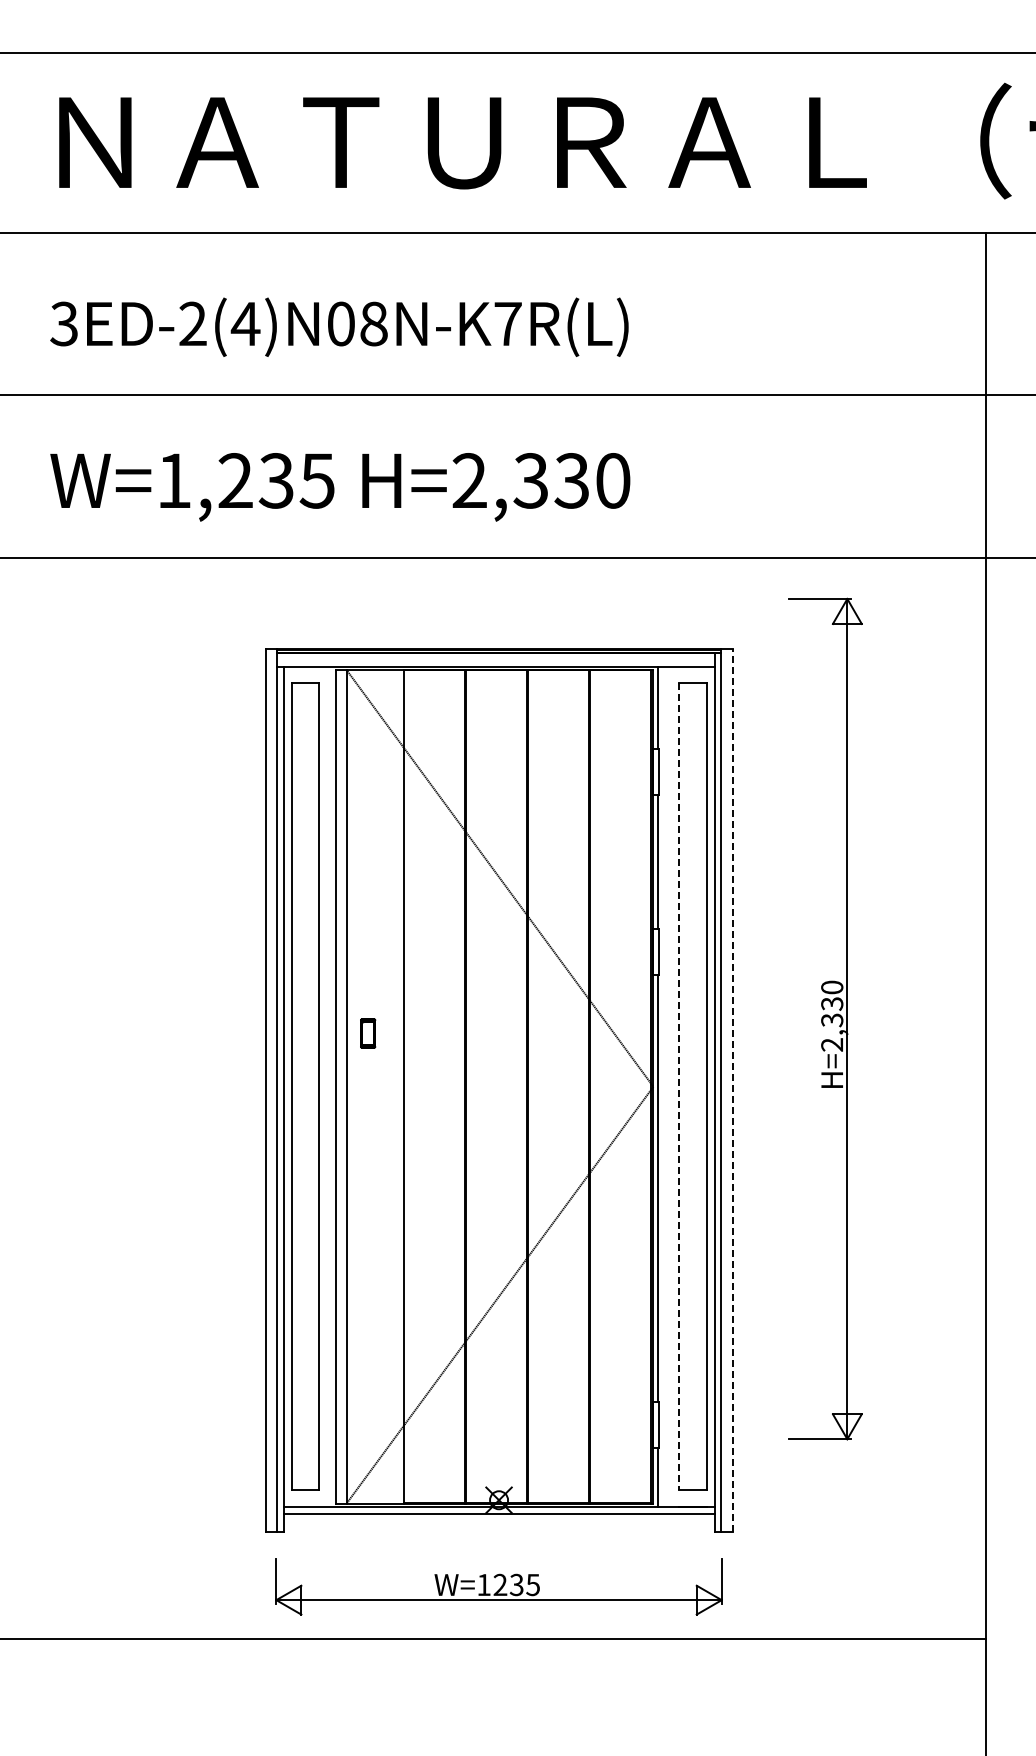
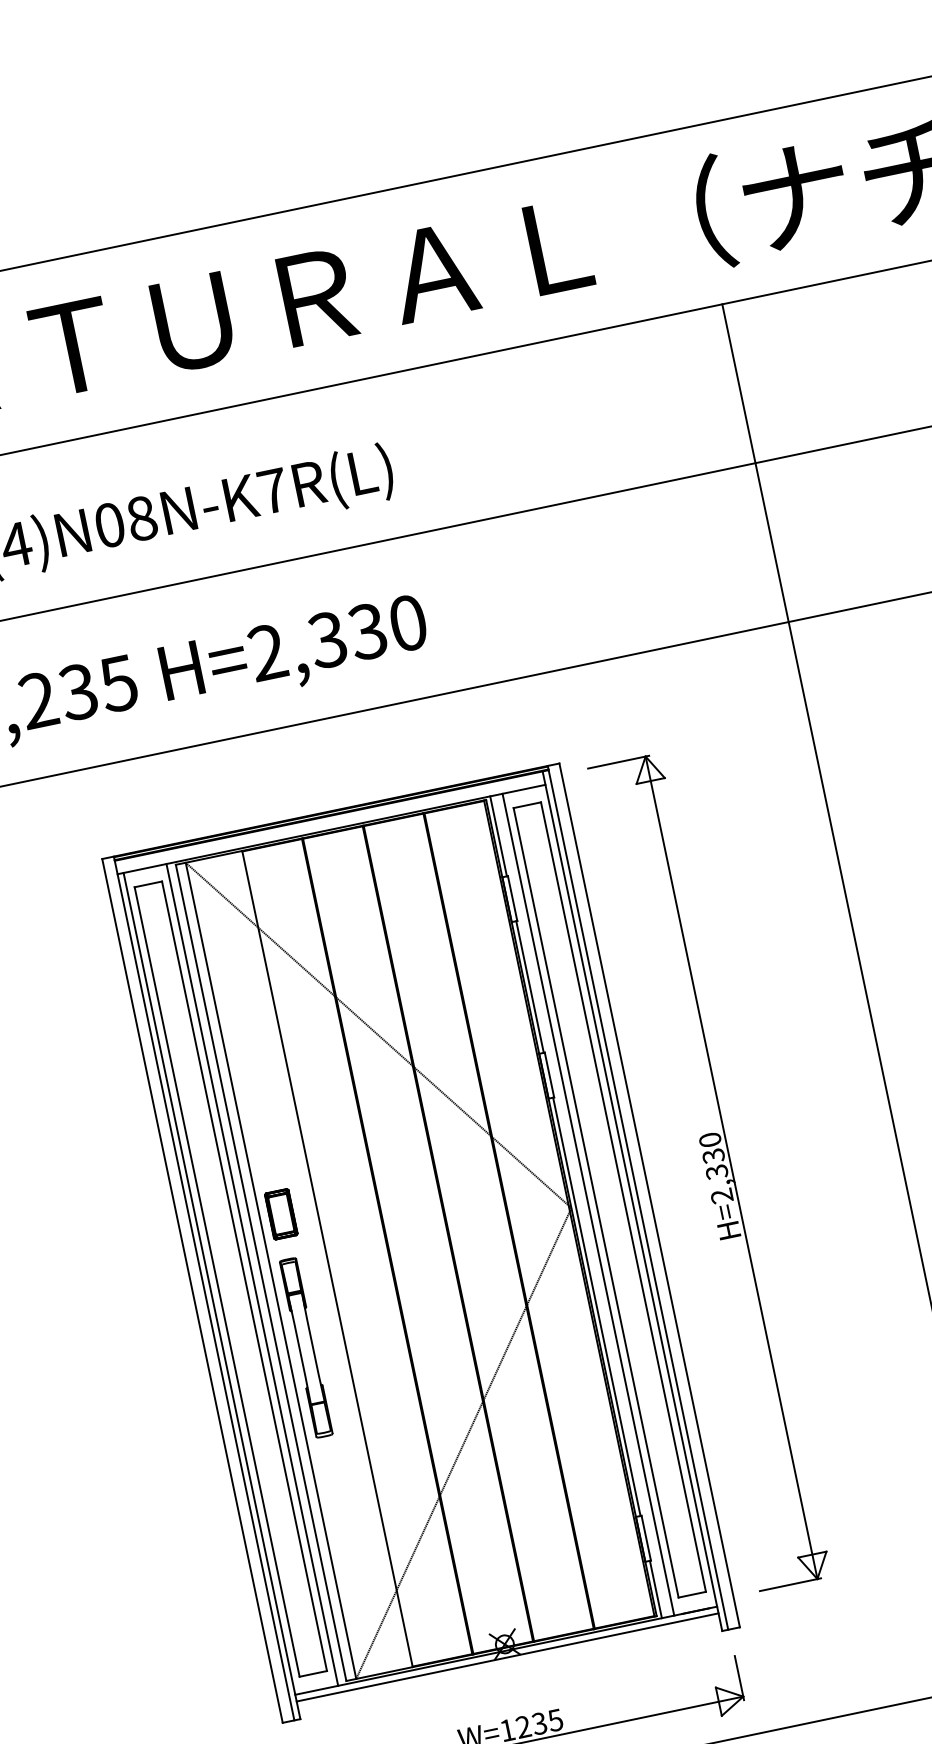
part: (825, 1018) -> (710, 1171), moved
part: (367, 1033) -> (280, 1214), size x1.67
line: (327, 1086) -> (252, 1274), added
line: (670, 1086) -> (588, 1204), added
line: (678, 1087) -> (596, 1203), dashed -> solid
line: (732, 1089) -> (649, 1194), dashed -> solid
part: (365, 1169) -> (306, 1347), added

